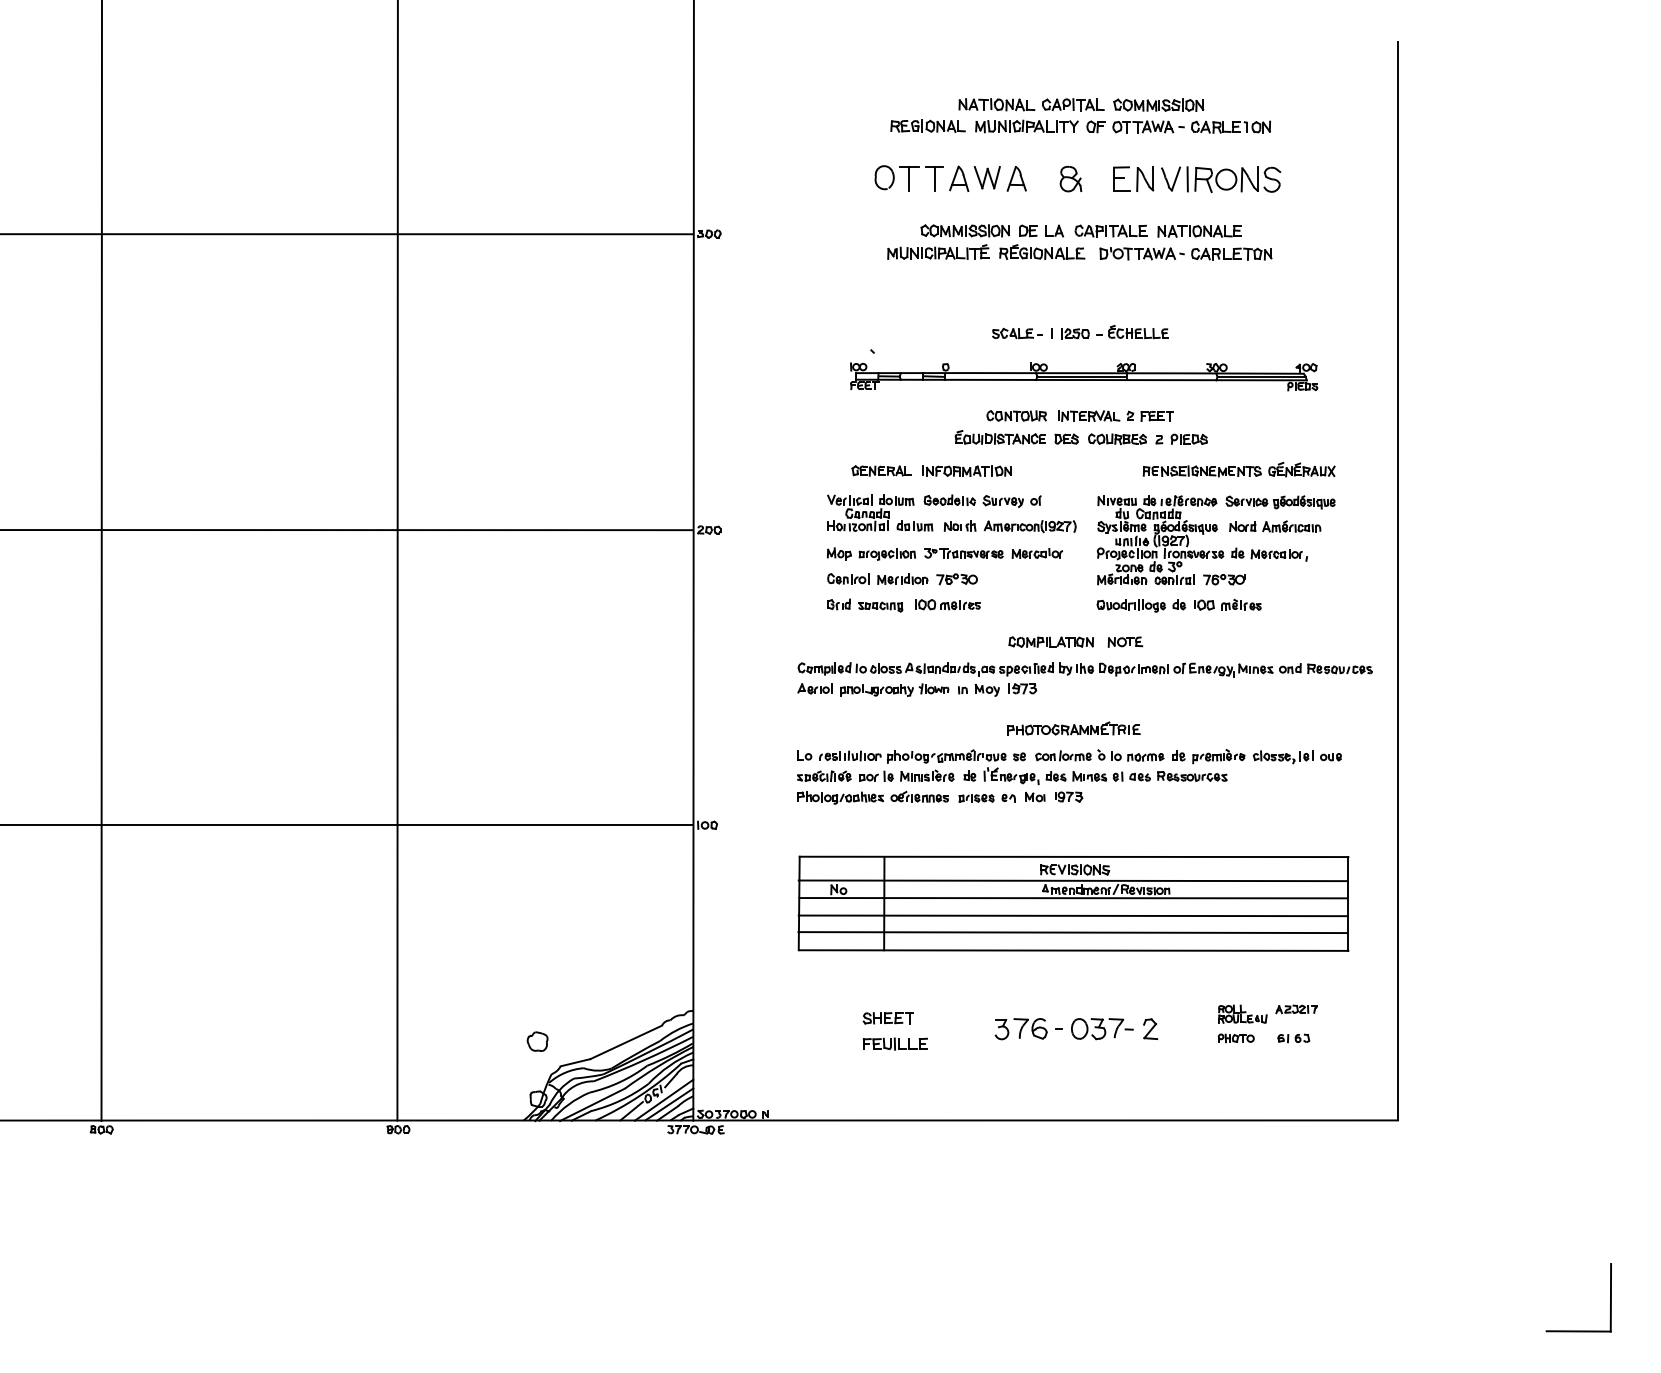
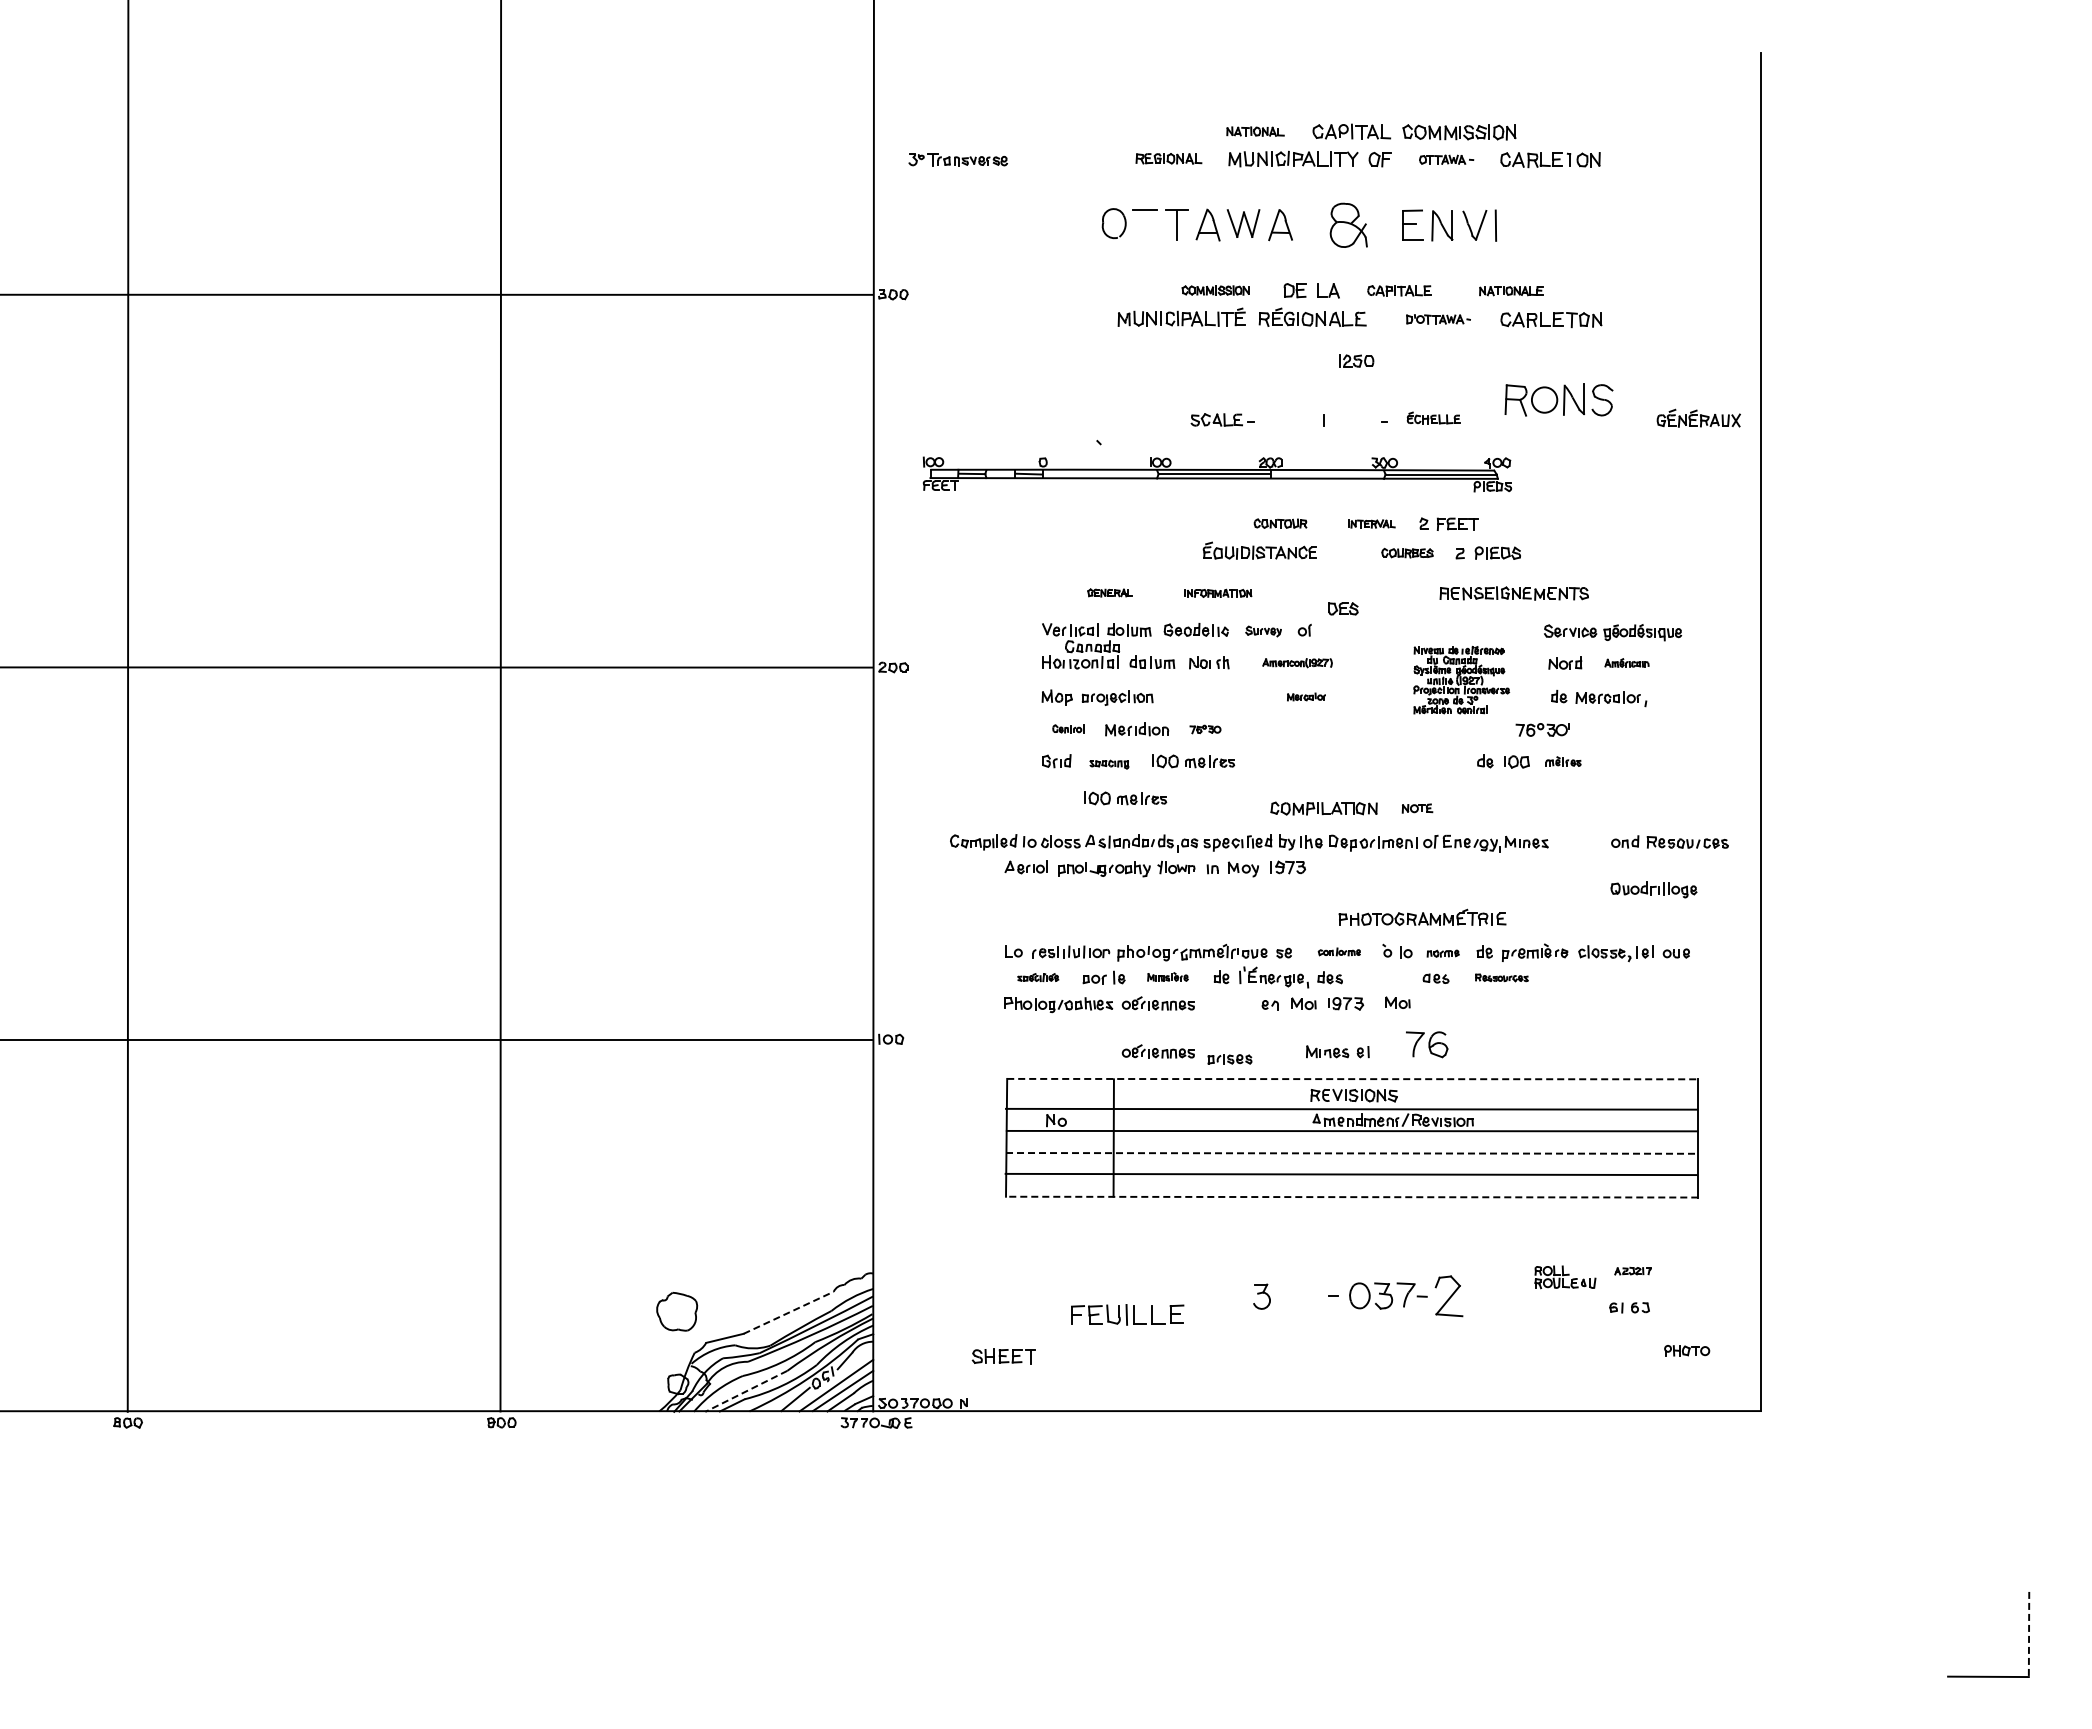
part: (996, 104) -> (1255, 131), size x0.6
part: (927, 126) -> (1168, 158), size x0.7
part: (1148, 126) -> (1446, 159), size x0.6
line: (908, 179) -> (1144, 225), removed
part: (1070, 179) -> (1348, 225), size x1.4
part: (1237, 179) -> (1558, 399), moved
part: (965, 230) -> (1215, 290), size x0.6
part: (1111, 230) -> (1399, 290), size x0.7
part: (1200, 230) -> (1511, 290), size x0.6
part: (1142, 253) -> (1438, 319), size x0.6
part: (1138, 331) -> (1433, 417), size x0.7
part: (1017, 333) -> (1222, 419), moved
part: (1075, 333) -> (1356, 360), moved
part: (1084, 376) -> (1217, 474), moved
part: (1016, 415) -> (1280, 523), size x0.7
part: (1088, 415) -> (1371, 523), size x0.6
part: (1066, 438) -> (1343, 608), moved
part: (1117, 439) -> (1407, 553), size x0.7
part: (1301, 468) -> (1698, 417), moved
part: (880, 470) -> (1109, 592), size x0.6
part: (967, 471) -> (1218, 593), size x0.6
part: (1003, 501) -> (1263, 631), size x0.7
part: (1030, 526) -> (1297, 662), size x0.6
part: (1291, 526) -> (1626, 662), size x0.6
part: (1160, 539) -> (1461, 679), size x0.6
part: (963, 553) -> (957, 159), moved
part: (1037, 553) -> (1306, 696), size x0.6
part: (848, 578) -> (1068, 728), size x0.6
part: (957, 579) -> (1205, 729), size x0.6
part: (1241, 604) -> (1563, 761), size x0.7
part: (1130, 605) -> (1653, 889), moved
part: (880, 607) -> (1109, 764), size x0.7
part: (893, 634) -> (1125, 798), added
part: (1125, 642) -> (1417, 808), size x0.7
part: (1035, 669) -> (1249, 843), moved
part: (1073, 727) -> (1422, 916), moved
part: (1063, 755) -> (1339, 951), size x0.6
part: (1146, 757) -> (1443, 953), size x0.7
part: (926, 775) -> (1167, 976), size x0.6
part: (824, 776) -> (1038, 977), size x0.6
part: (1097, 776) -> (1337, 1051), moved
part: (1192, 776) -> (1501, 977), size x0.6
part: (1109, 796) -> (1397, 1002), added
part: (976, 798) -> (1229, 1059), moved
part: (919, 834) -> (1157, 1051), added
line: (1073, 857) -> (1352, 1079), solid -> dashed
line: (1073, 915) -> (1351, 1153), solid -> dashed
line: (1073, 950) -> (1352, 1197), solid -> dashed
part: (1296, 1008) -> (1632, 1270), size x0.7
part: (888, 1018) -> (1003, 1356), moved
part: (1030, 1028) -> (1427, 1044), moved
part: (1150, 1028) -> (1449, 1295), size x1.6
part: (1236, 1038) -> (1687, 1350), moved
part: (537, 1041) -> (676, 1311), size x1.6
line: (626, 1042) -> (788, 1312), solid -> dashed
part: (895, 1043) -> (1127, 1314), size x1.4
line: (592, 1104) -> (746, 1391), solid -> dashed
line: (1611, 1297) -> (2029, 1634), solid -> dashed

